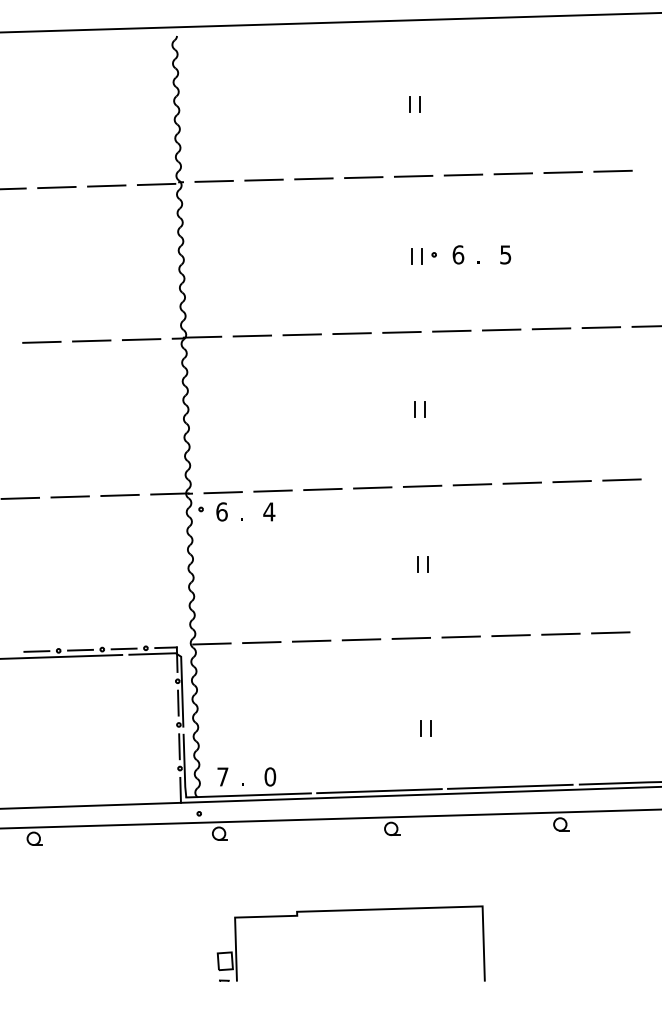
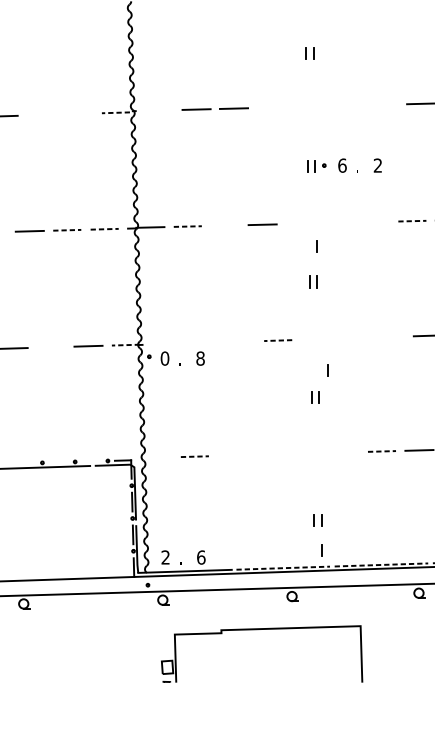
line: (513, 173) -> (383, 104), removed
line: (463, 174) -> (346, 105), removed
line: (413, 176) -> (308, 106), removed
line: (363, 177) -> (271, 107), removed
line: (213, 181) -> (158, 110), removed
line: (156, 184) -> (115, 112), solid -> dashed
line: (106, 185) -> (78, 113), removed
line: (56, 187) -> (40, 115), removed
text: (505, 254) -> (377, 165), 5 -> 2
line: (551, 328) -> (412, 220), solid -> dashed
line: (501, 329) -> (374, 221), removed
line: (451, 330) -> (337, 222), removed
line: (401, 331) -> (299, 223), removed
line: (301, 334) -> (224, 225), removed
line: (252, 336) -> (187, 226), solid -> dashed
line: (141, 339) -> (104, 229), solid -> dashed
line: (91, 340) -> (67, 229), solid -> dashed
line: (424, 362) -> (317, 246), added
line: (521, 482) -> (389, 336), removed
line: (472, 484) -> (353, 338), removed
line: (422, 485) -> (315, 338), removed
line: (372, 487) -> (277, 340), solid -> dashed
line: (322, 489) -> (240, 341), removed
line: (272, 490) -> (202, 342), removed
line: (222, 492) -> (165, 344), removed
line: (169, 493) -> (125, 344), solid -> dashed
line: (69, 496) -> (50, 347), removed
text: (221, 511) -> (164, 358), 6 -> 0
text: (269, 511) -> (200, 358), 4 -> 8
line: (438, 528) -> (327, 371), added
line: (511, 635) -> (382, 451), solid -> dashed
line: (460, 636) -> (344, 452), removed
line: (411, 637) -> (307, 452), removed
line: (361, 639) -> (269, 454), removed
line: (311, 640) -> (232, 455), removed
line: (261, 642) -> (194, 456), solid -> dashed
line: (211, 643) -> (157, 457), removed
line: (123, 648) -> (91, 461), removed
line: (80, 649) -> (58, 461), removed
line: (36, 651) -> (25, 463), removed
line: (430, 767) -> (321, 550), added
text: (222, 776) -> (165, 557), 7 -> 2
text: (270, 776) -> (201, 557), 0 -> 6
line: (510, 786) -> (381, 564), solid -> dashed
line: (379, 791) -> (283, 568), solid -> dashed
part: (350, 911) -> (261, 630), moved

